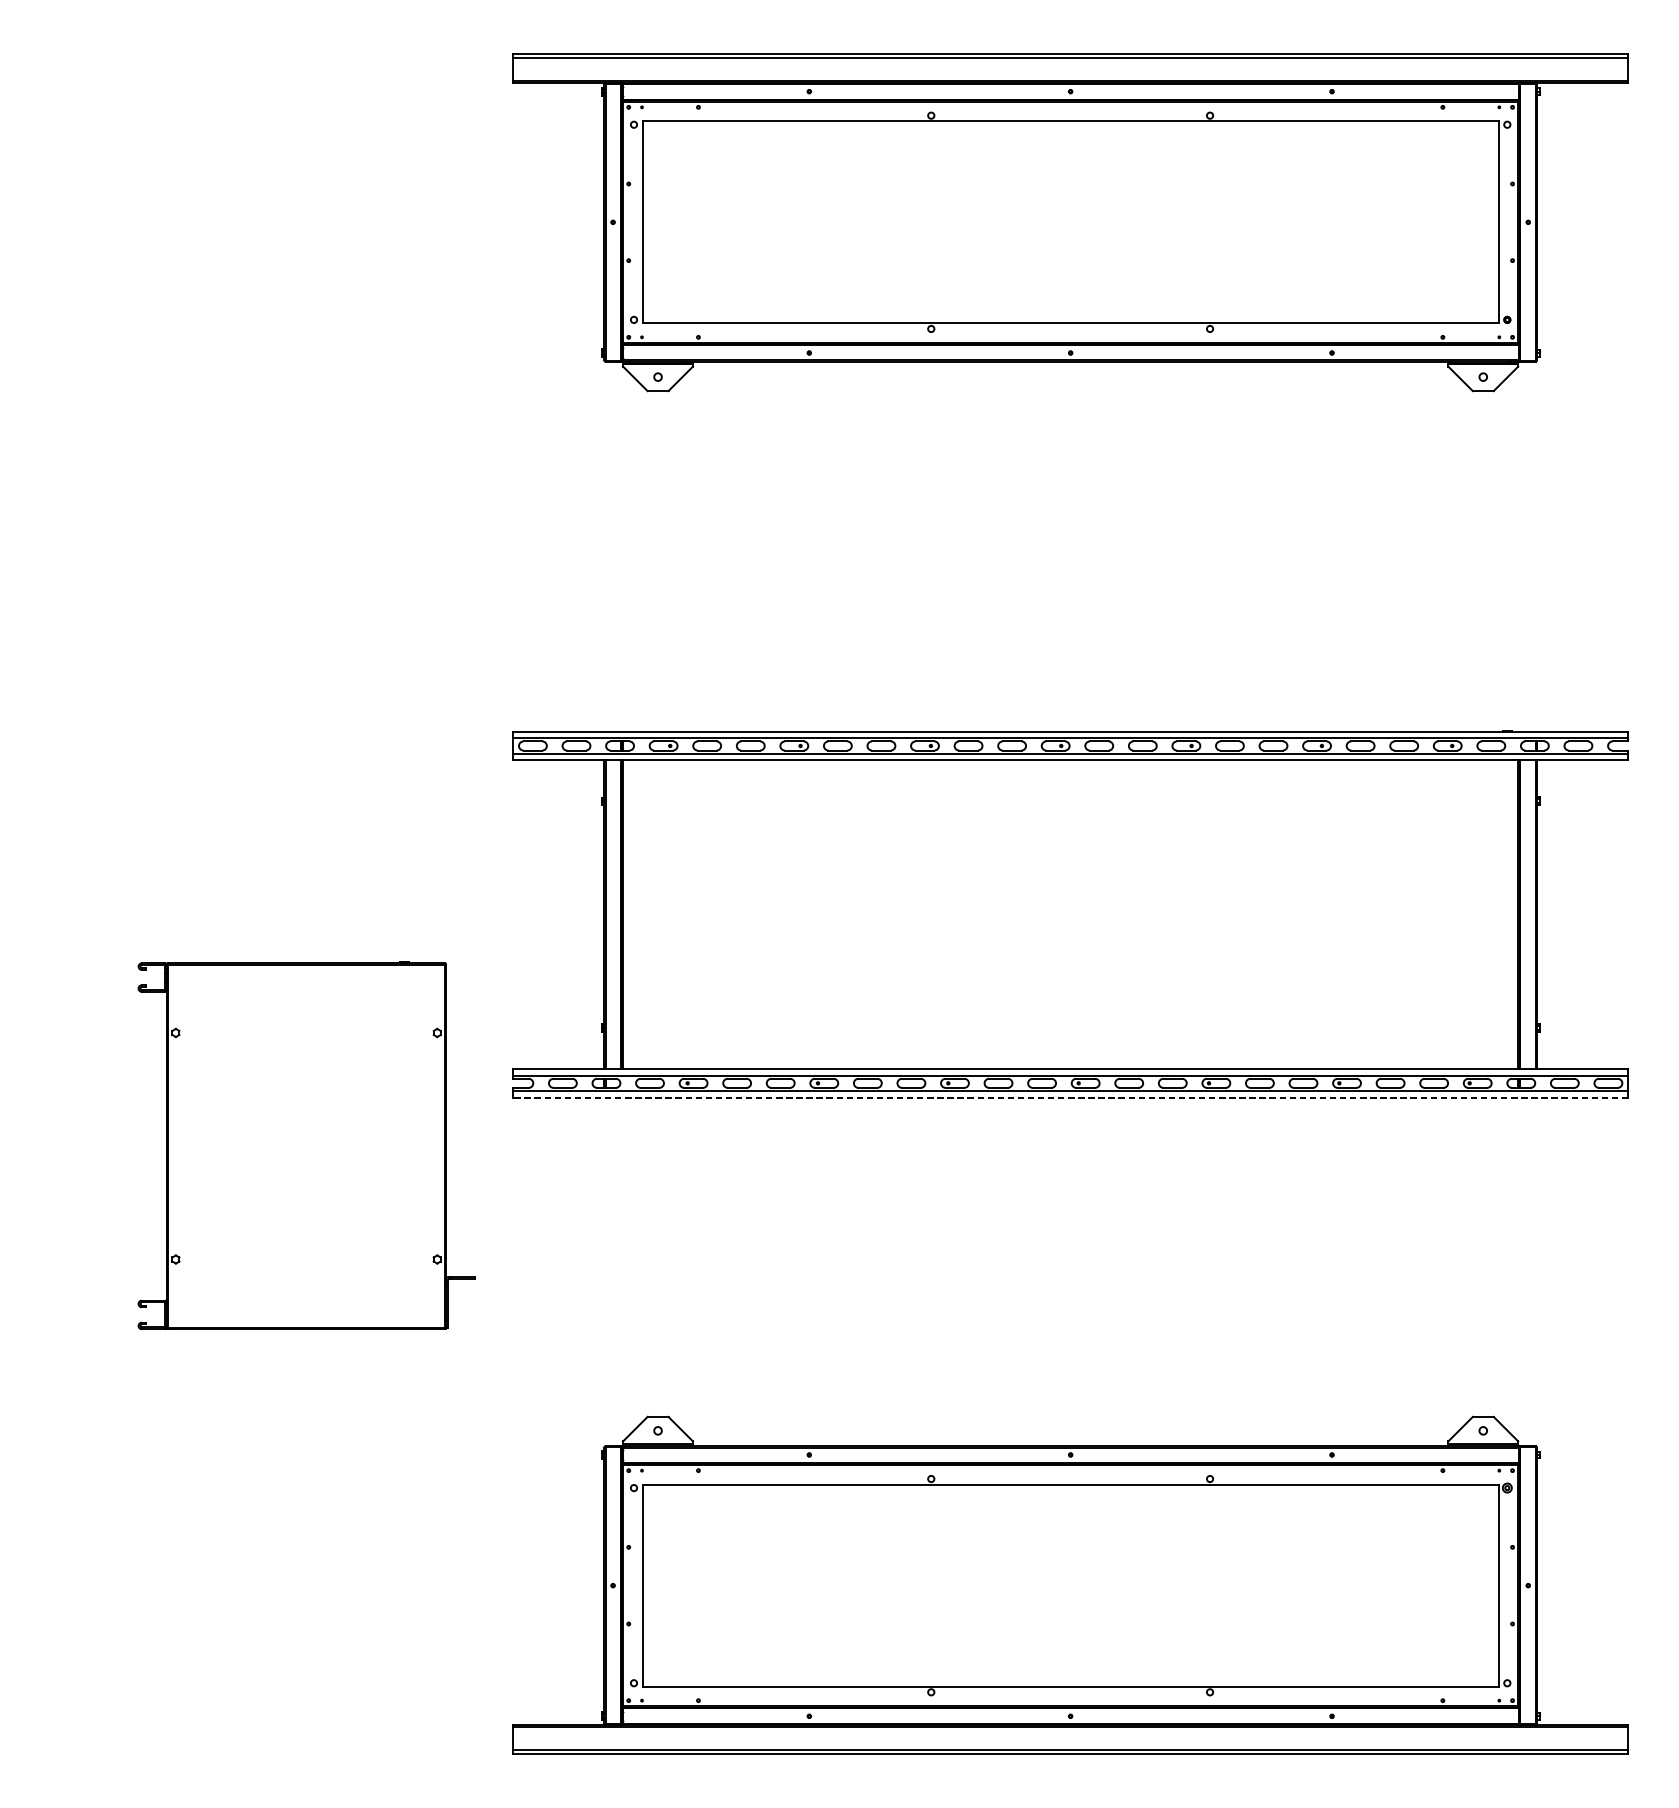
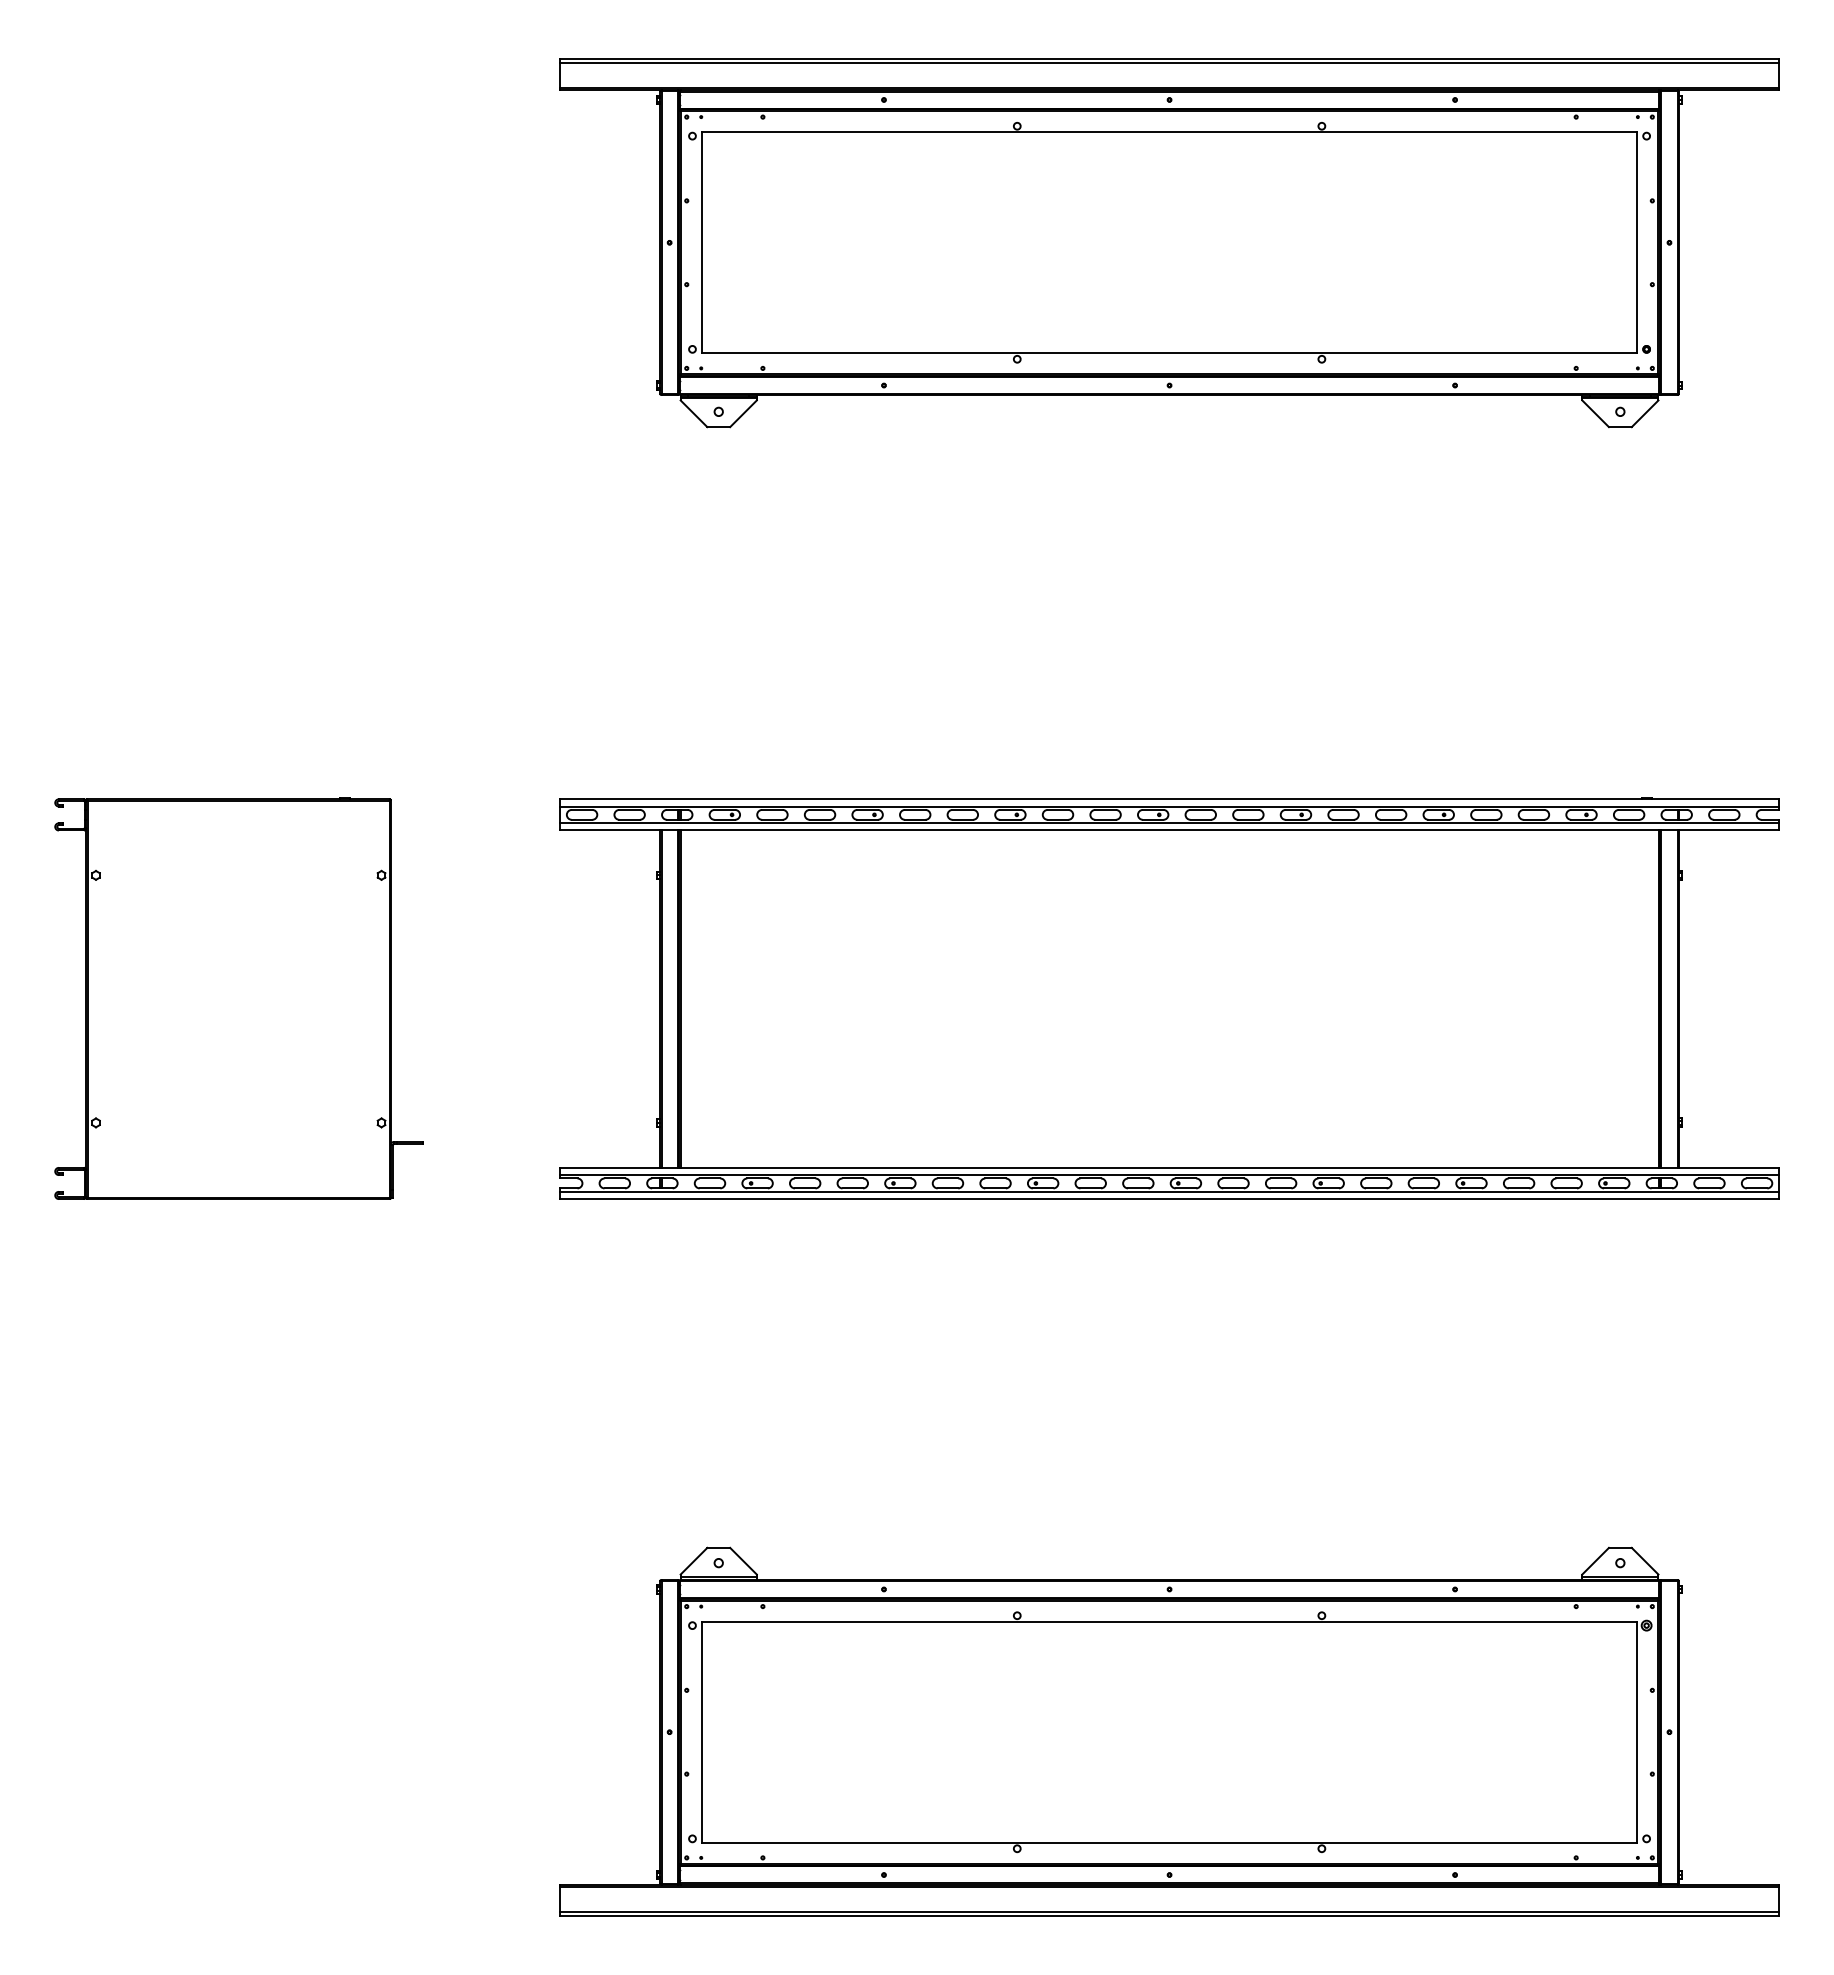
line: (1070, 1098) -> (1169, 1199), dashed -> solid
part: (306, 1145) -> (238, 998), moved

